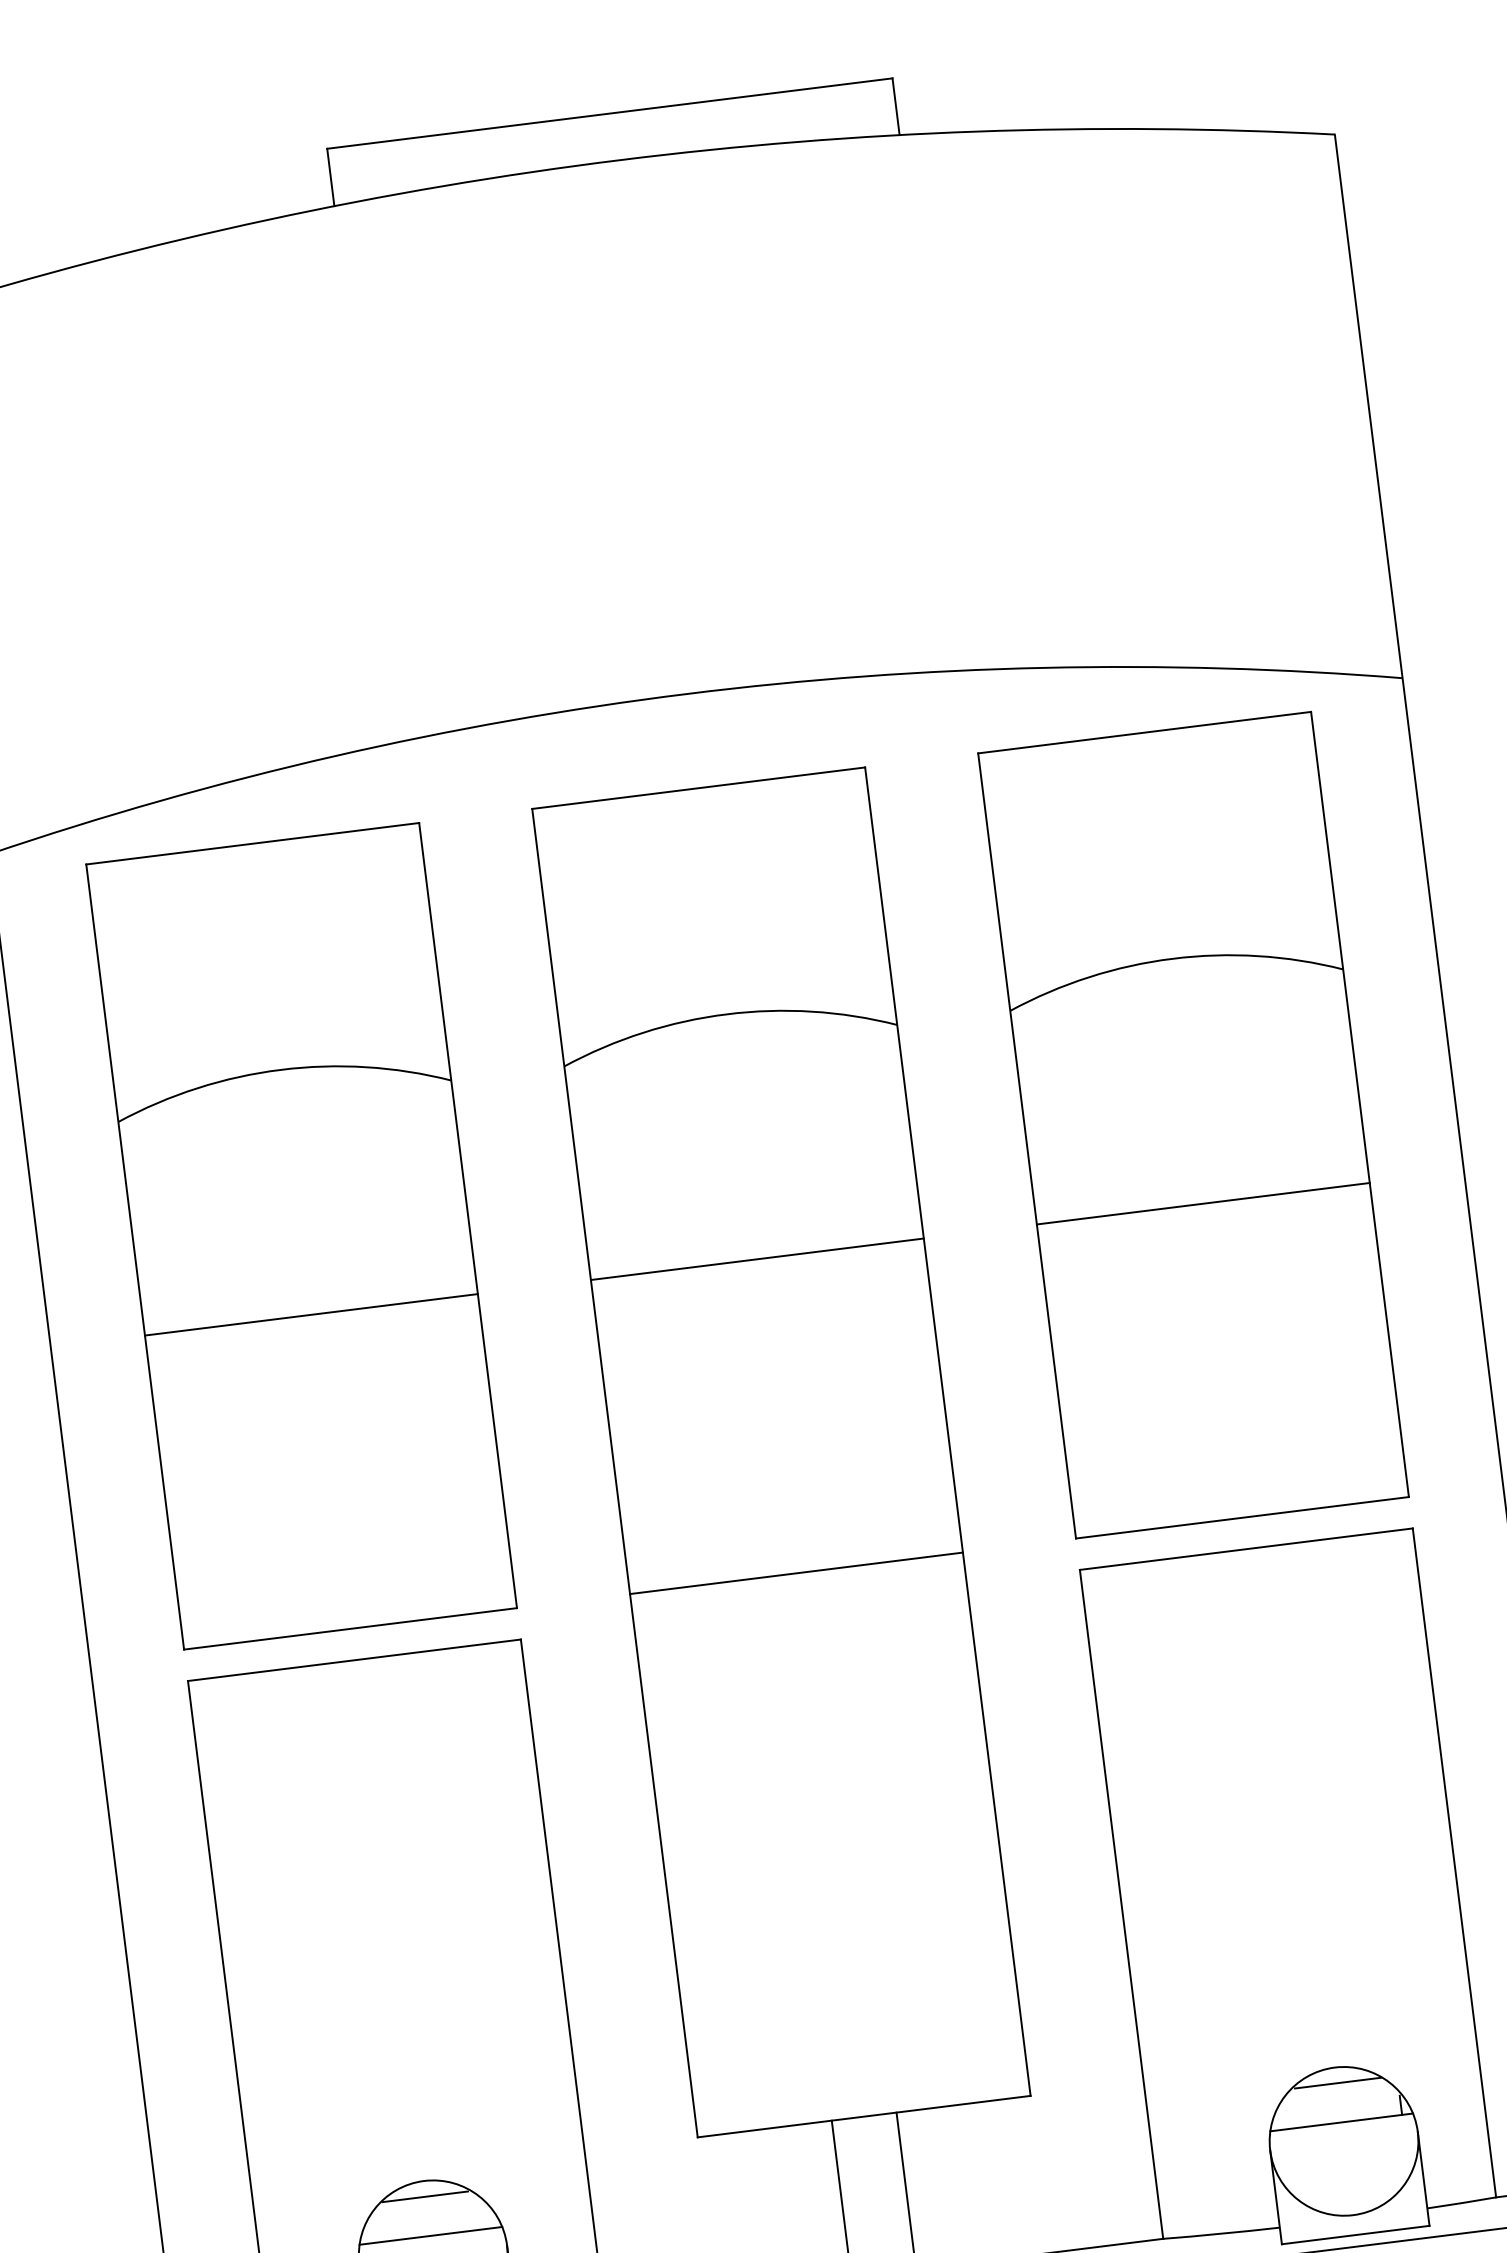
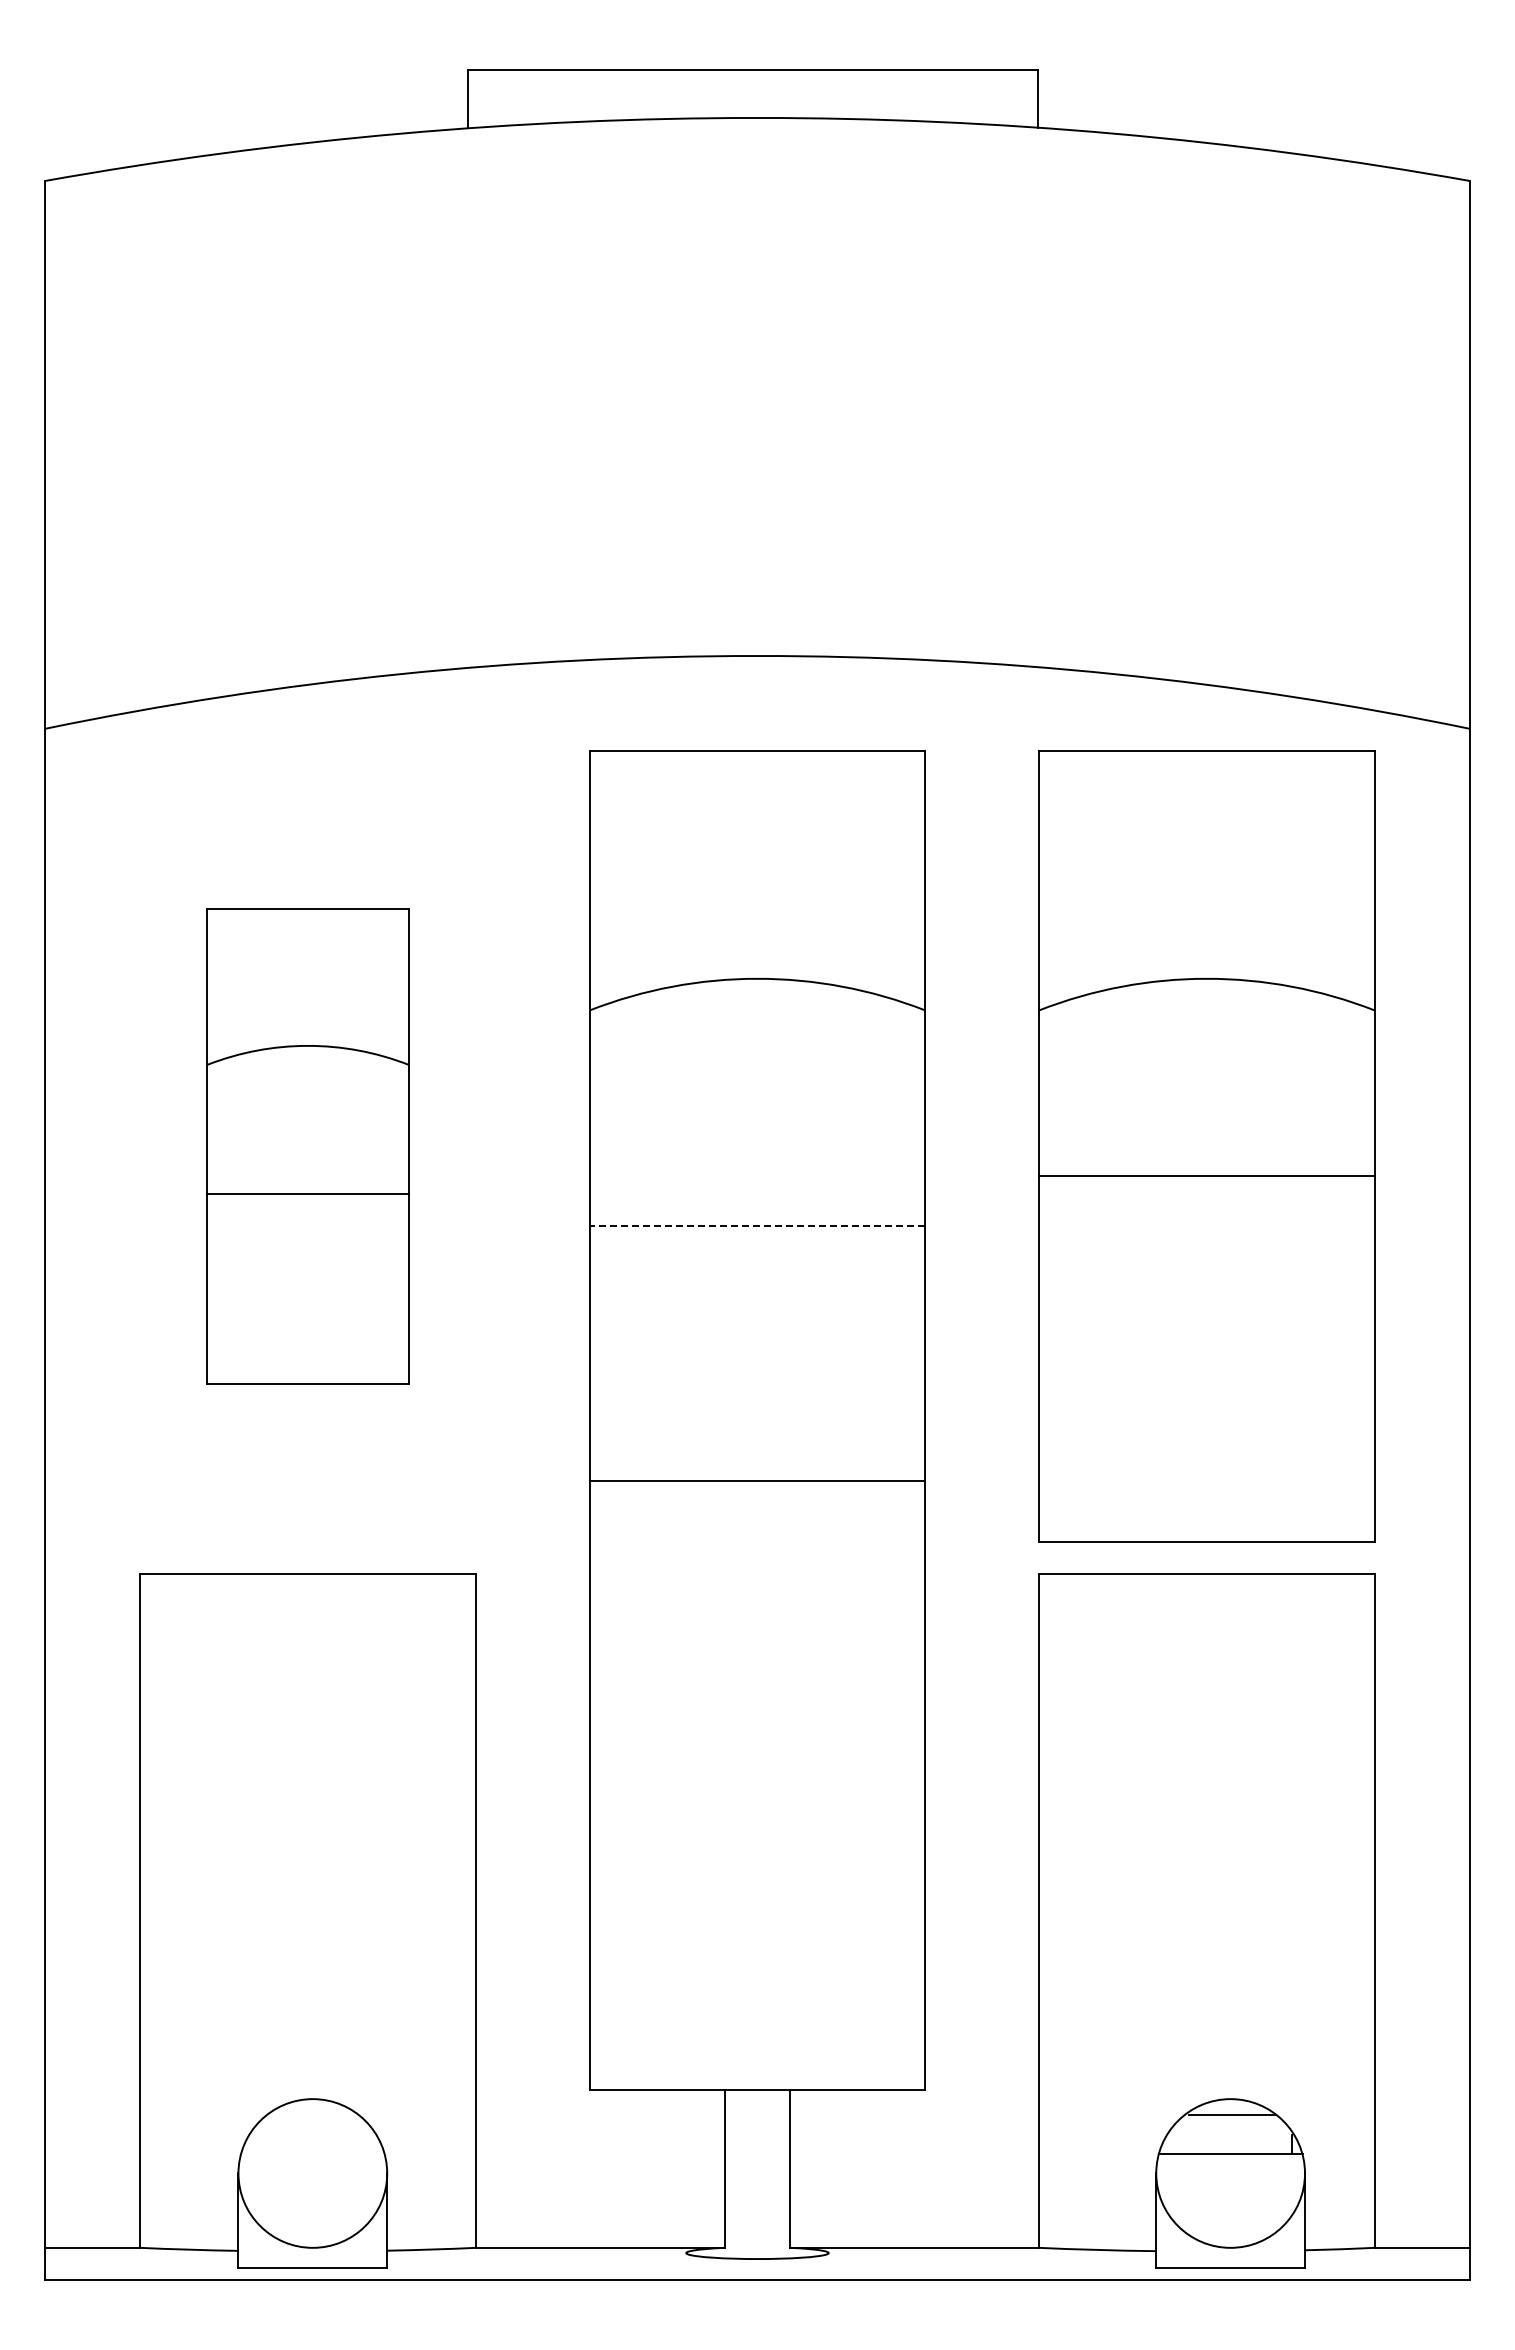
line: (1202, 1203) -> (1206, 1175), moved
part: (301, 1236) -> (307, 1146), size x0.6
line: (757, 1259) -> (757, 1225), solid -> dashed
line: (796, 1573) -> (757, 1481), moved
line: (424, 2196) -> (311, 2114), removed
line: (430, 2236) -> (312, 2154), removed

